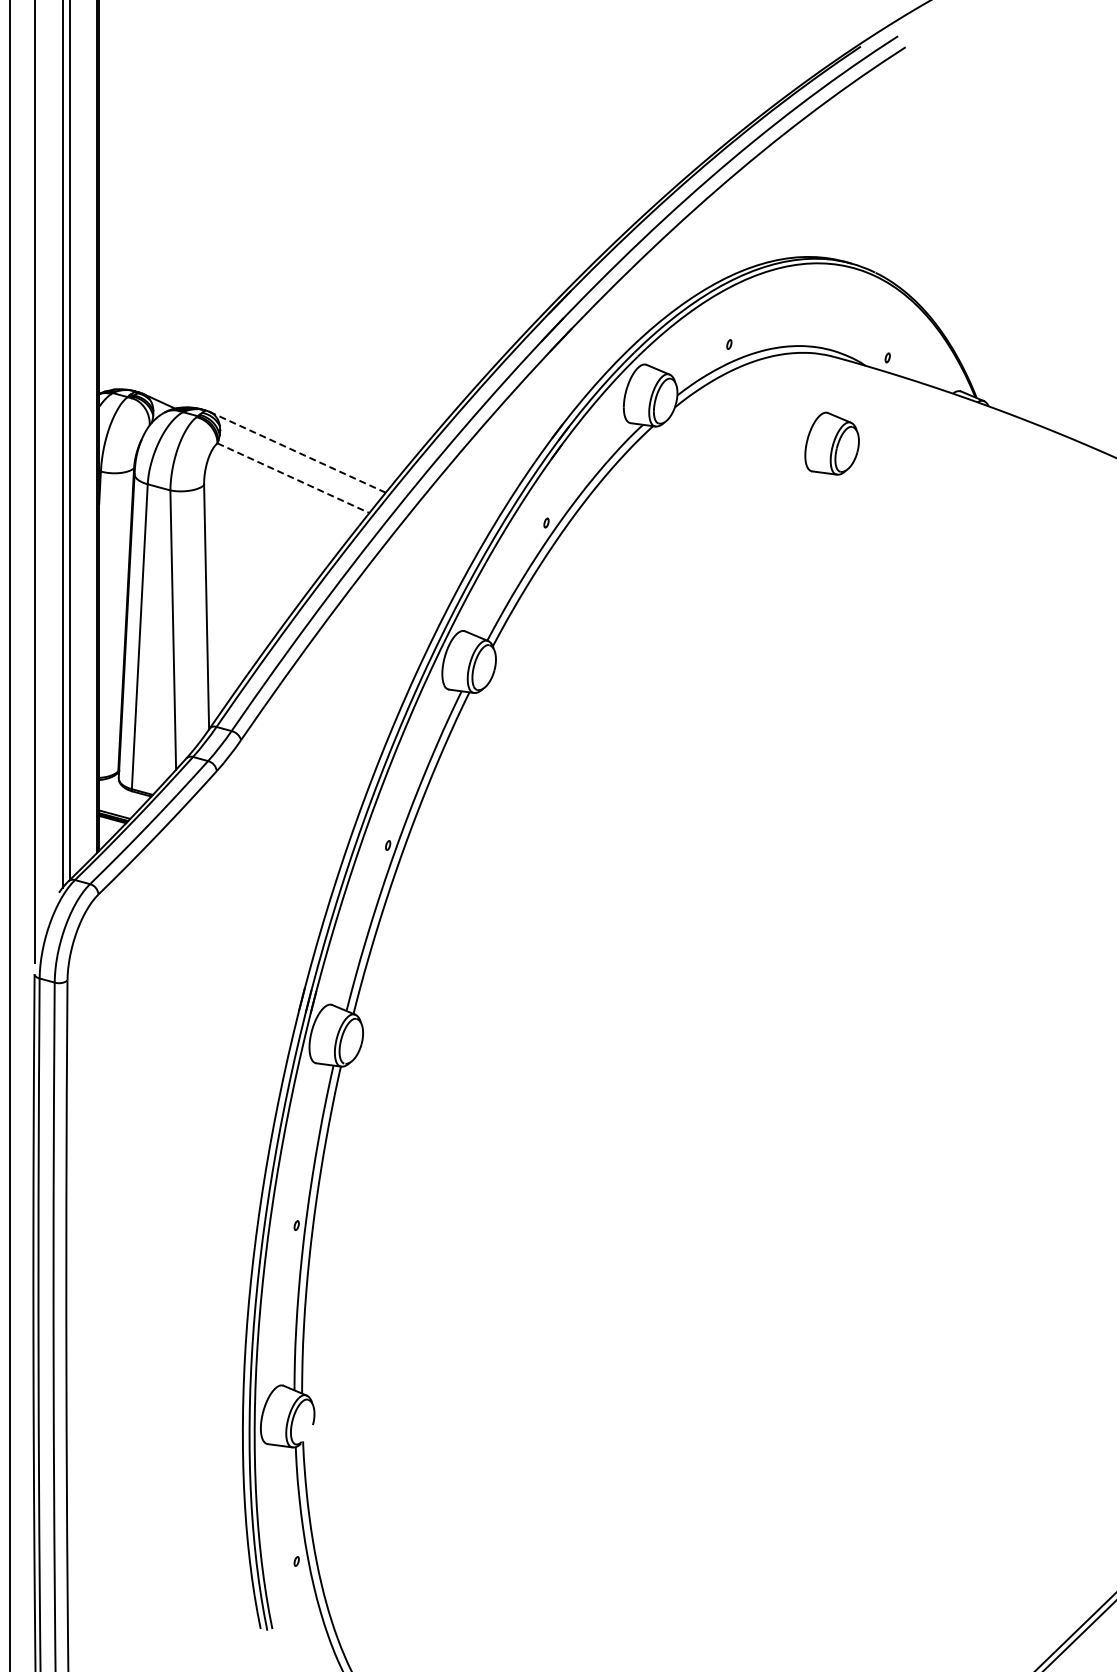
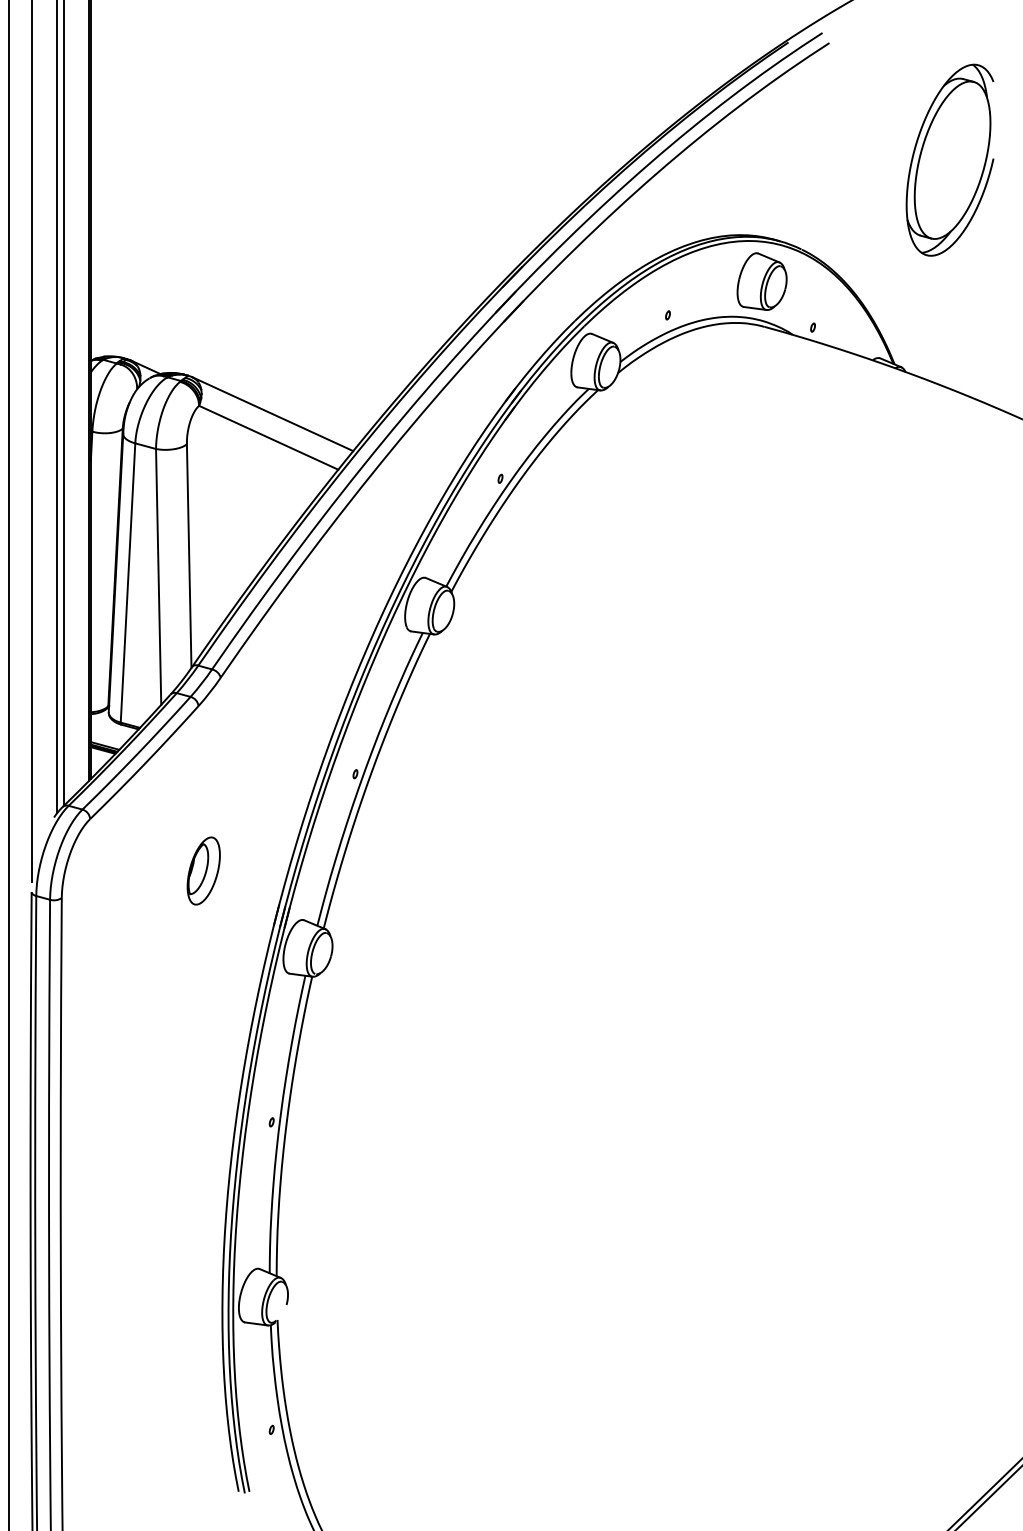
part: (1037, 175) -> (950, 160), added
part: (831, 443) -> (761, 281), moved
line: (297, 452) -> (272, 414), dashed -> solid
line: (293, 478) -> (268, 438), dashed -> solid
part: (222, 950) -> (203, 870), added

